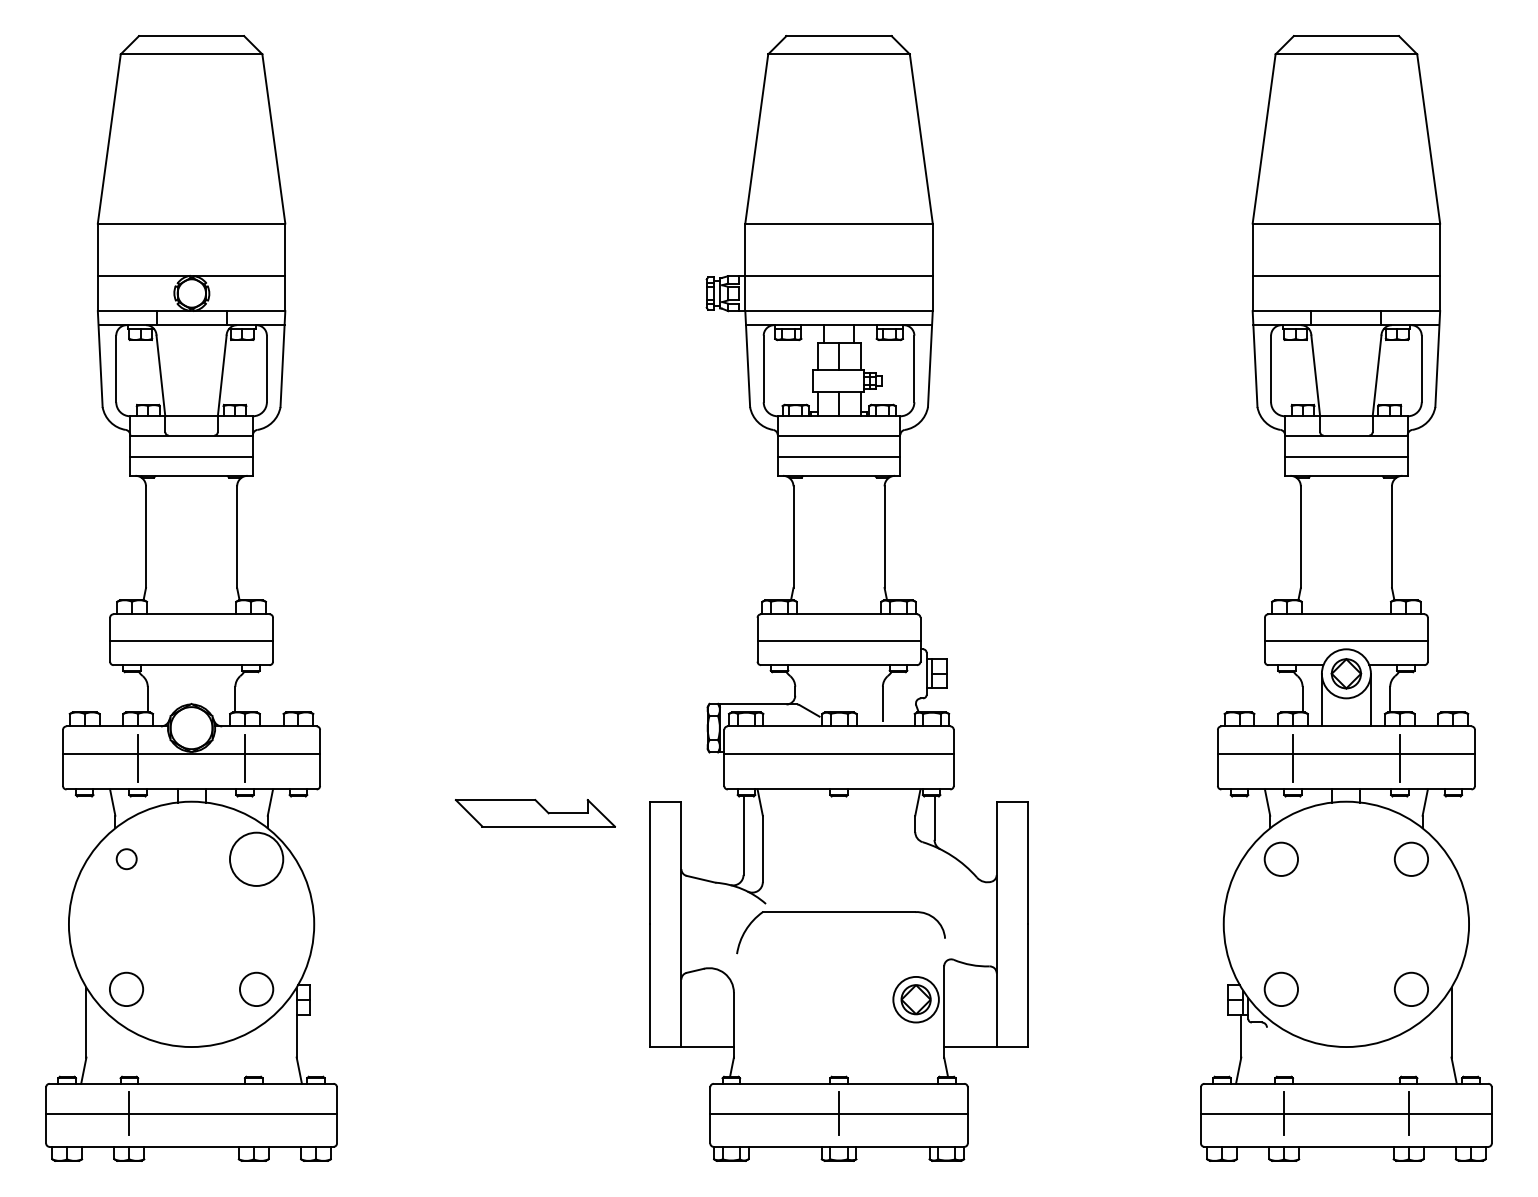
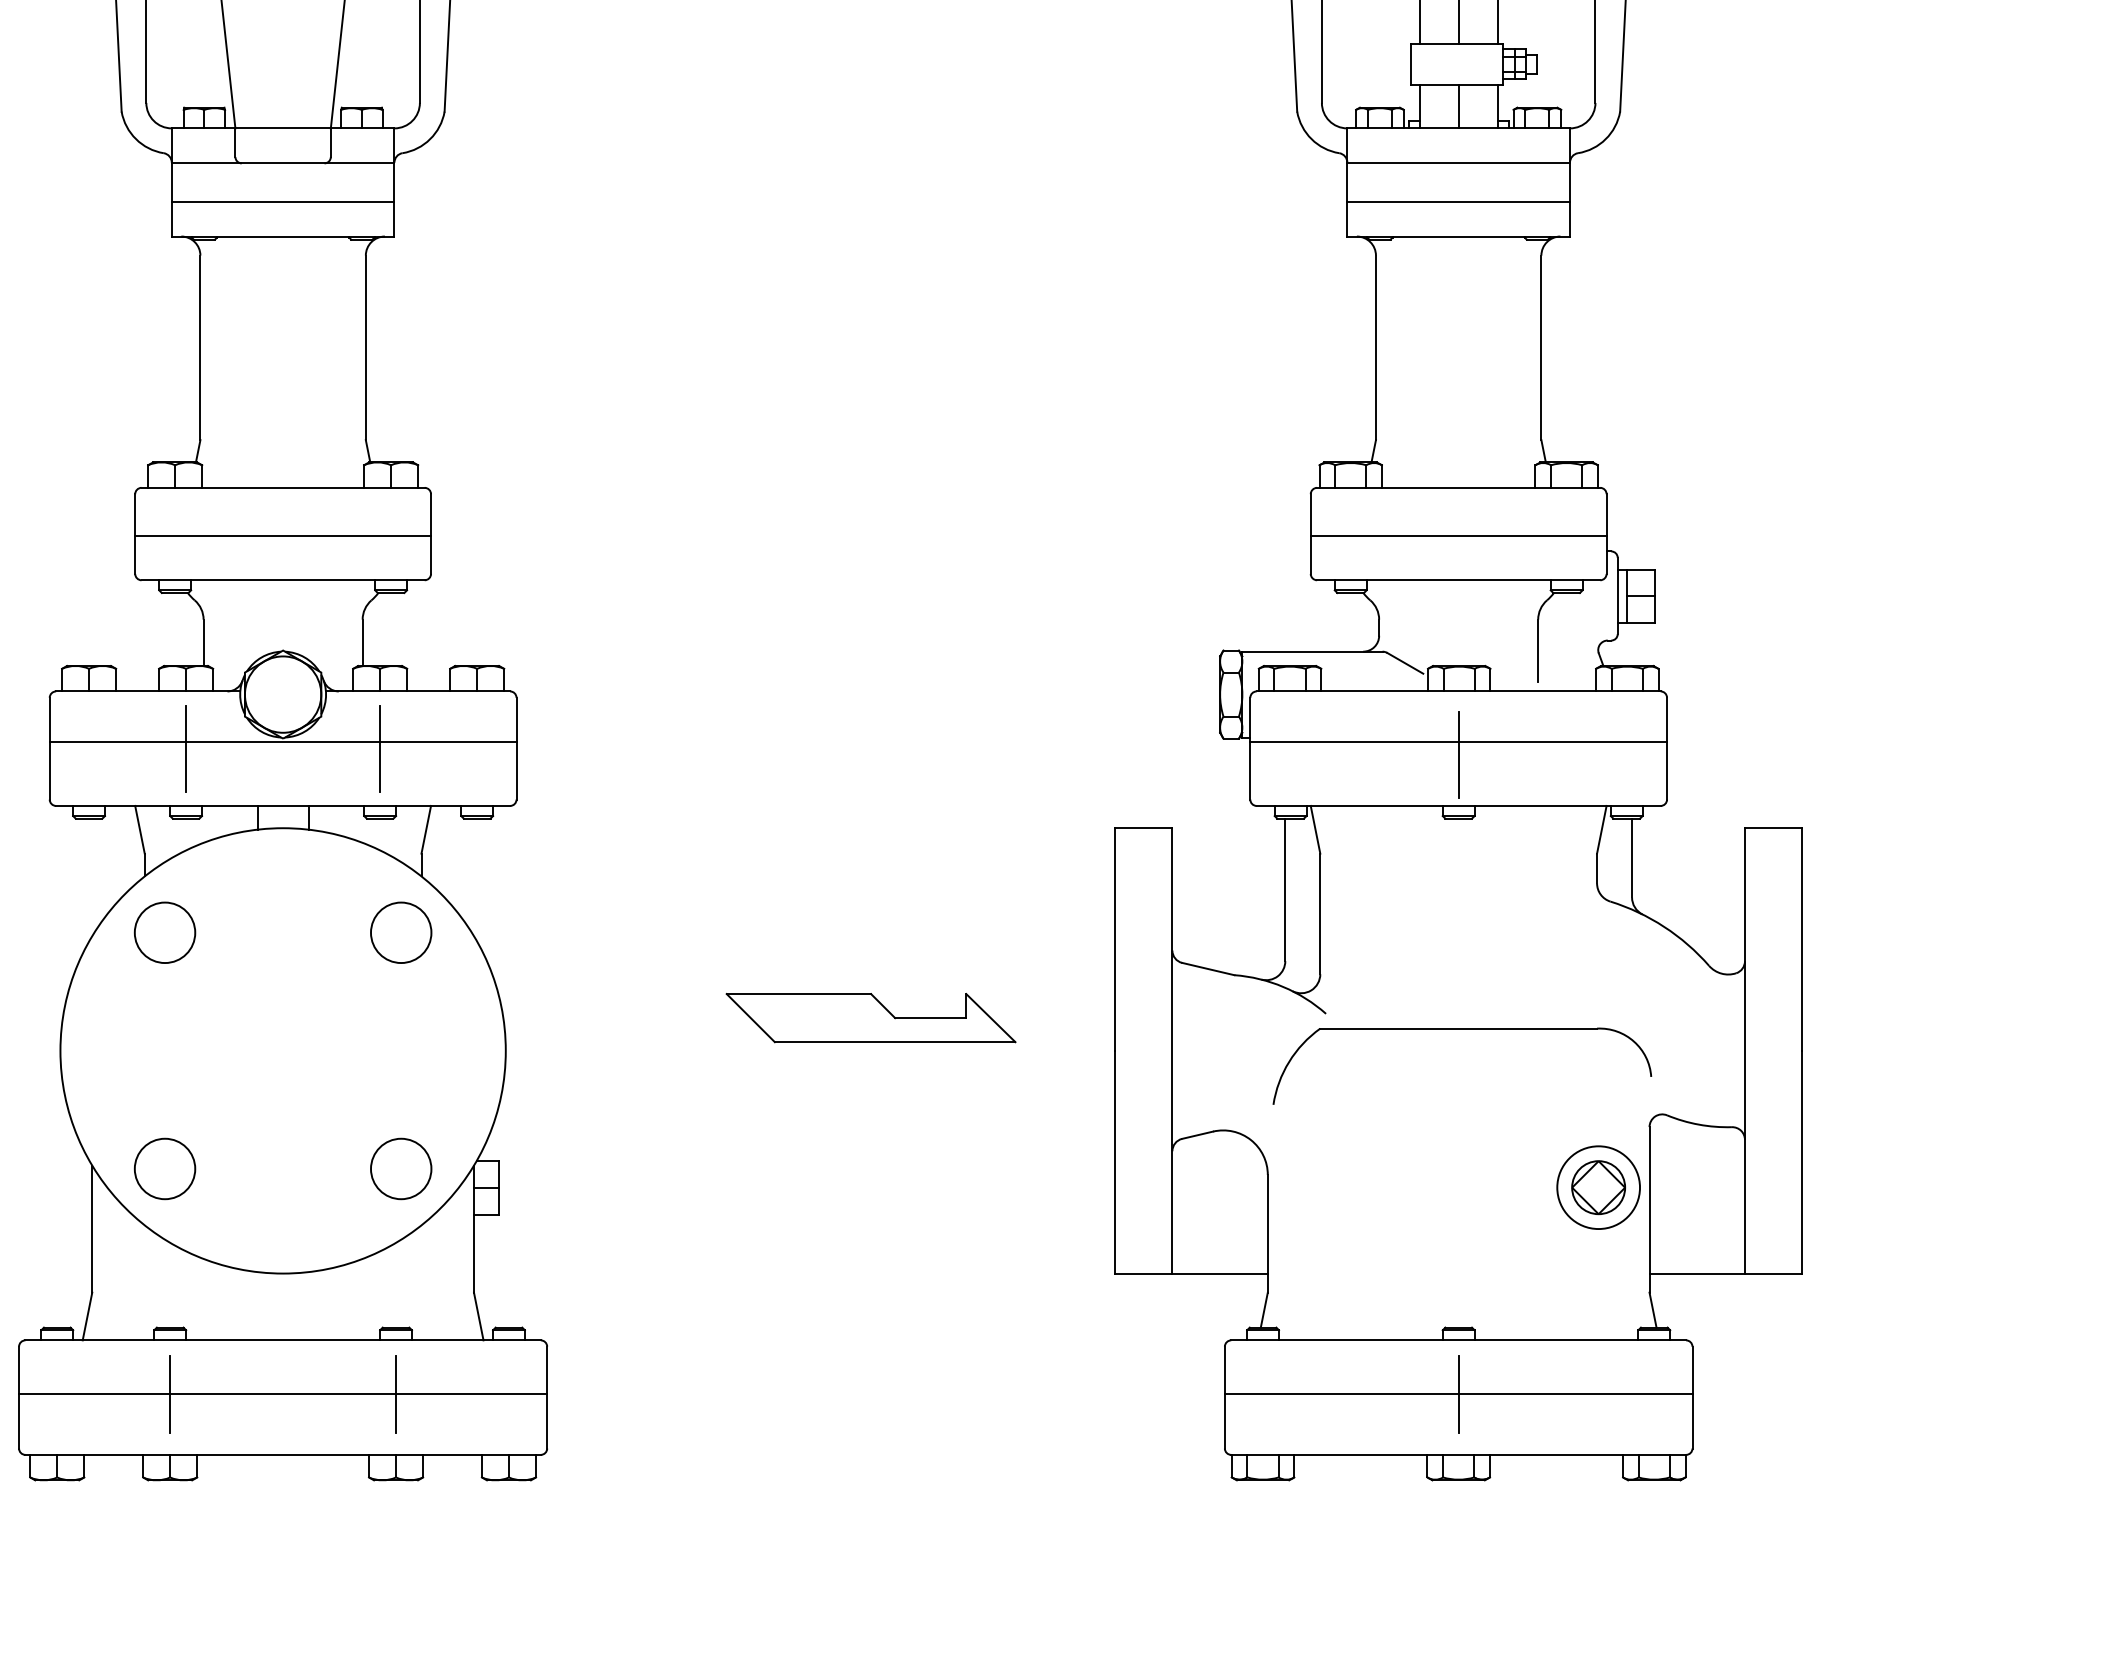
line: (839, 760) -> (1459, 753), added
part: (534, 813) -> (869, 1018), moved
circle: (126, 858) -> (164, 931), size x1.67
circle: (256, 858) -> (400, 931), size x0.62
line: (253, 1113) -> (395, 1394), added

